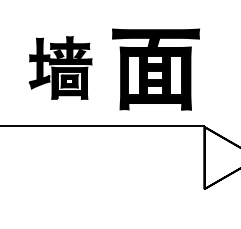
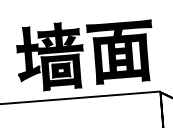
part: (60, 67) -> (50, 56), size x1.43

